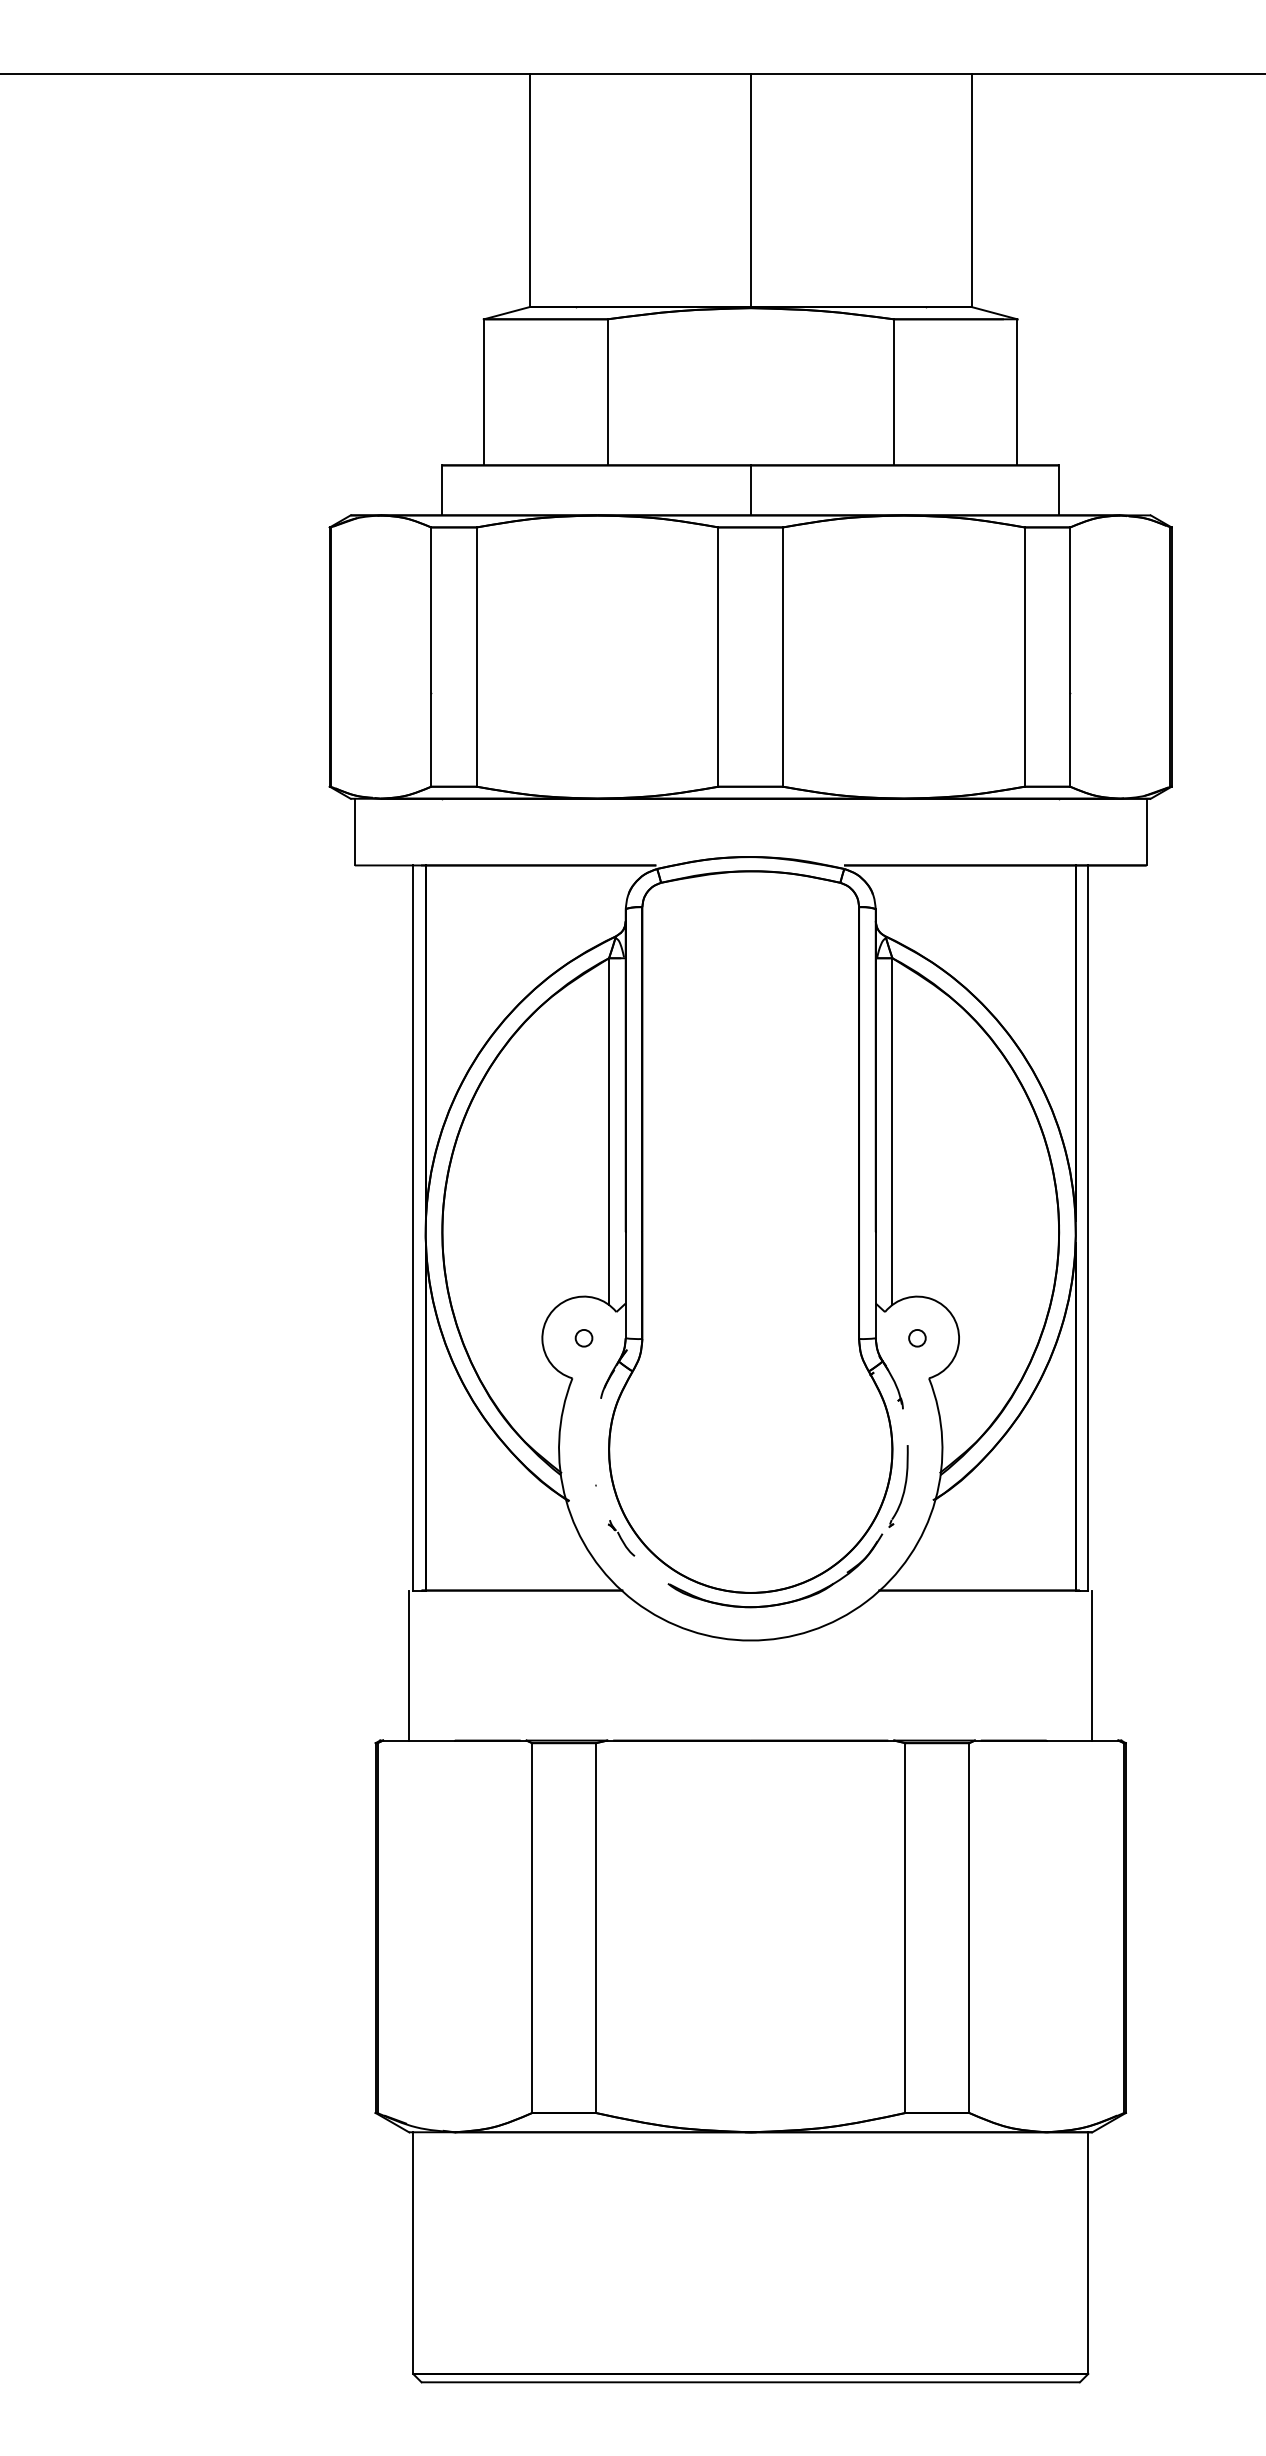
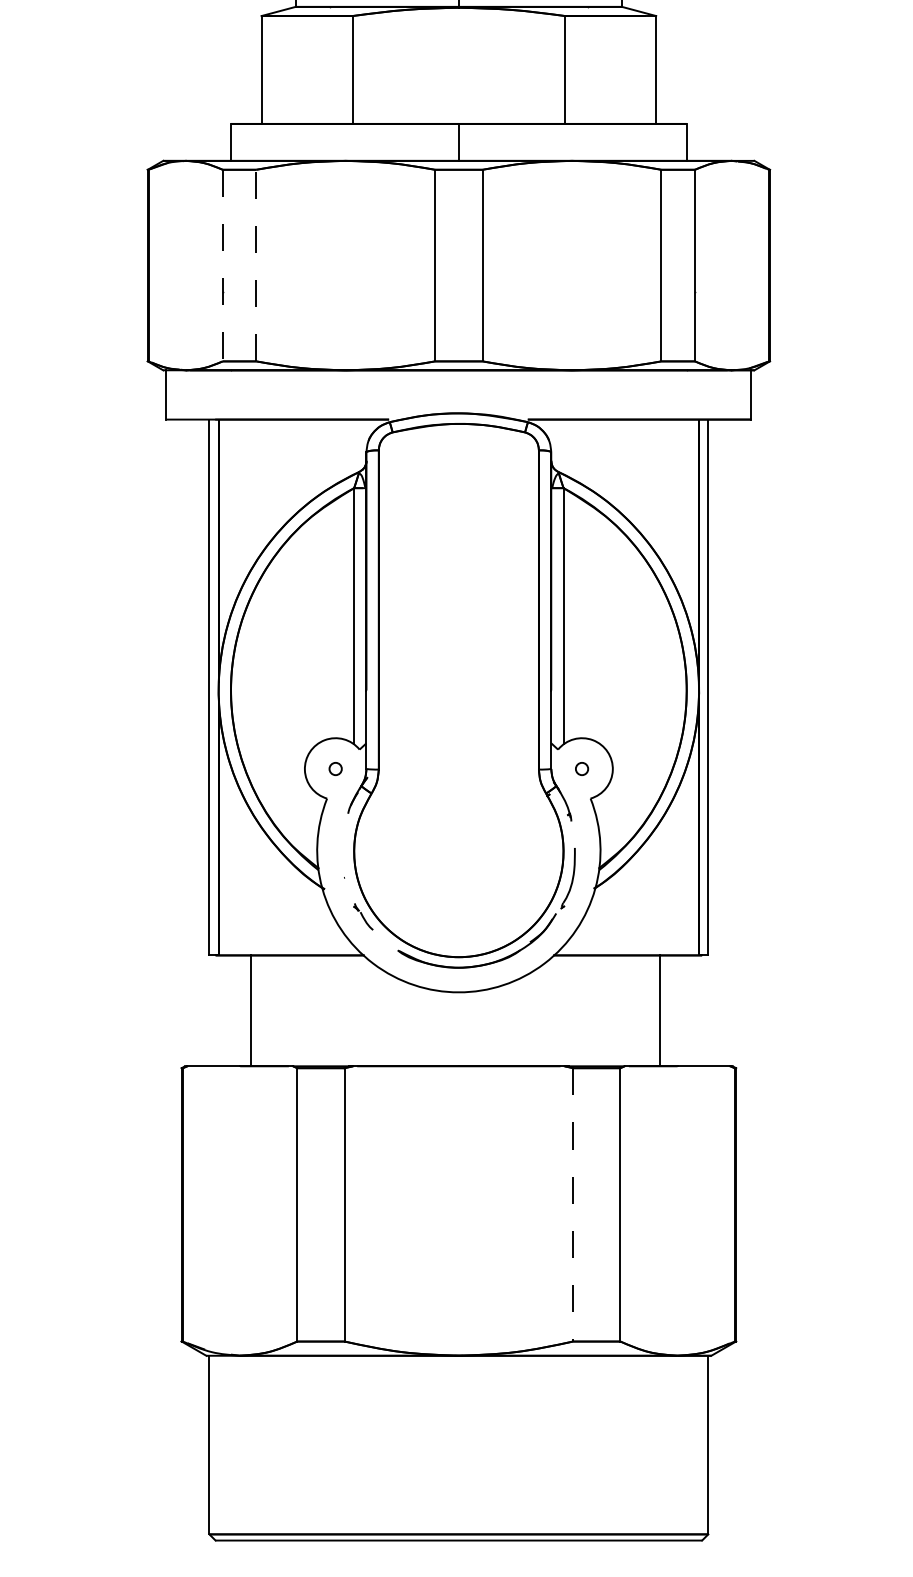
line: (431, 657) -> (222, 265), solid -> dashed
line: (476, 657) -> (256, 265), solid -> dashed
line: (409, 1665) -> (251, 1010), moved
line: (1092, 1665) -> (659, 1010), moved
line: (905, 1928) -> (573, 1205), solid -> dashed

